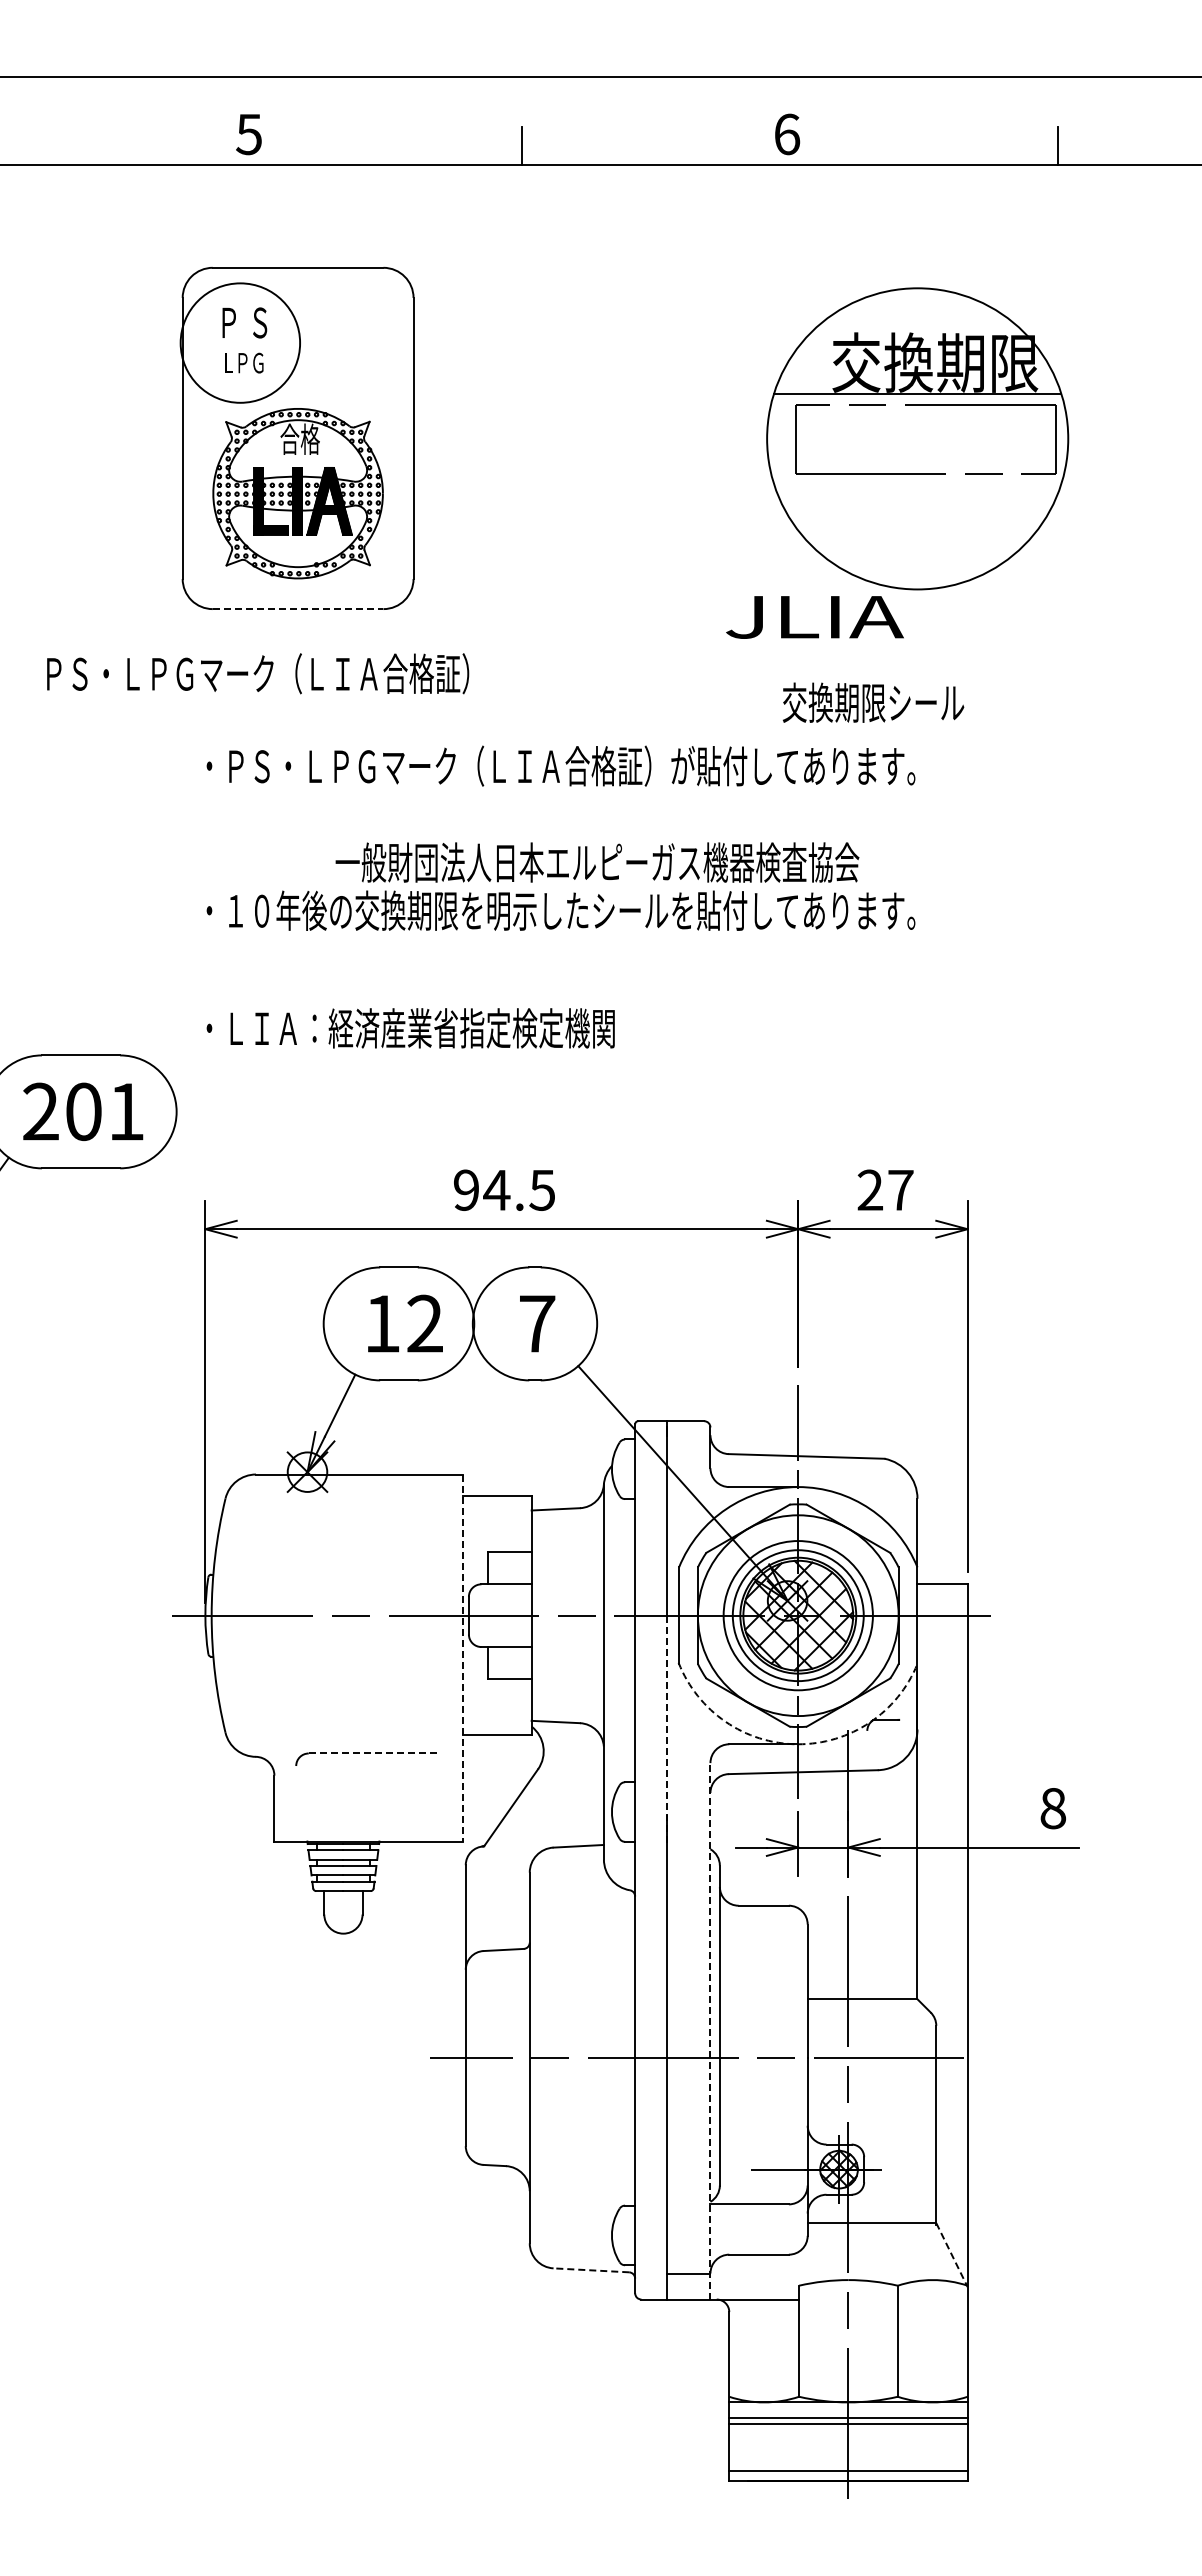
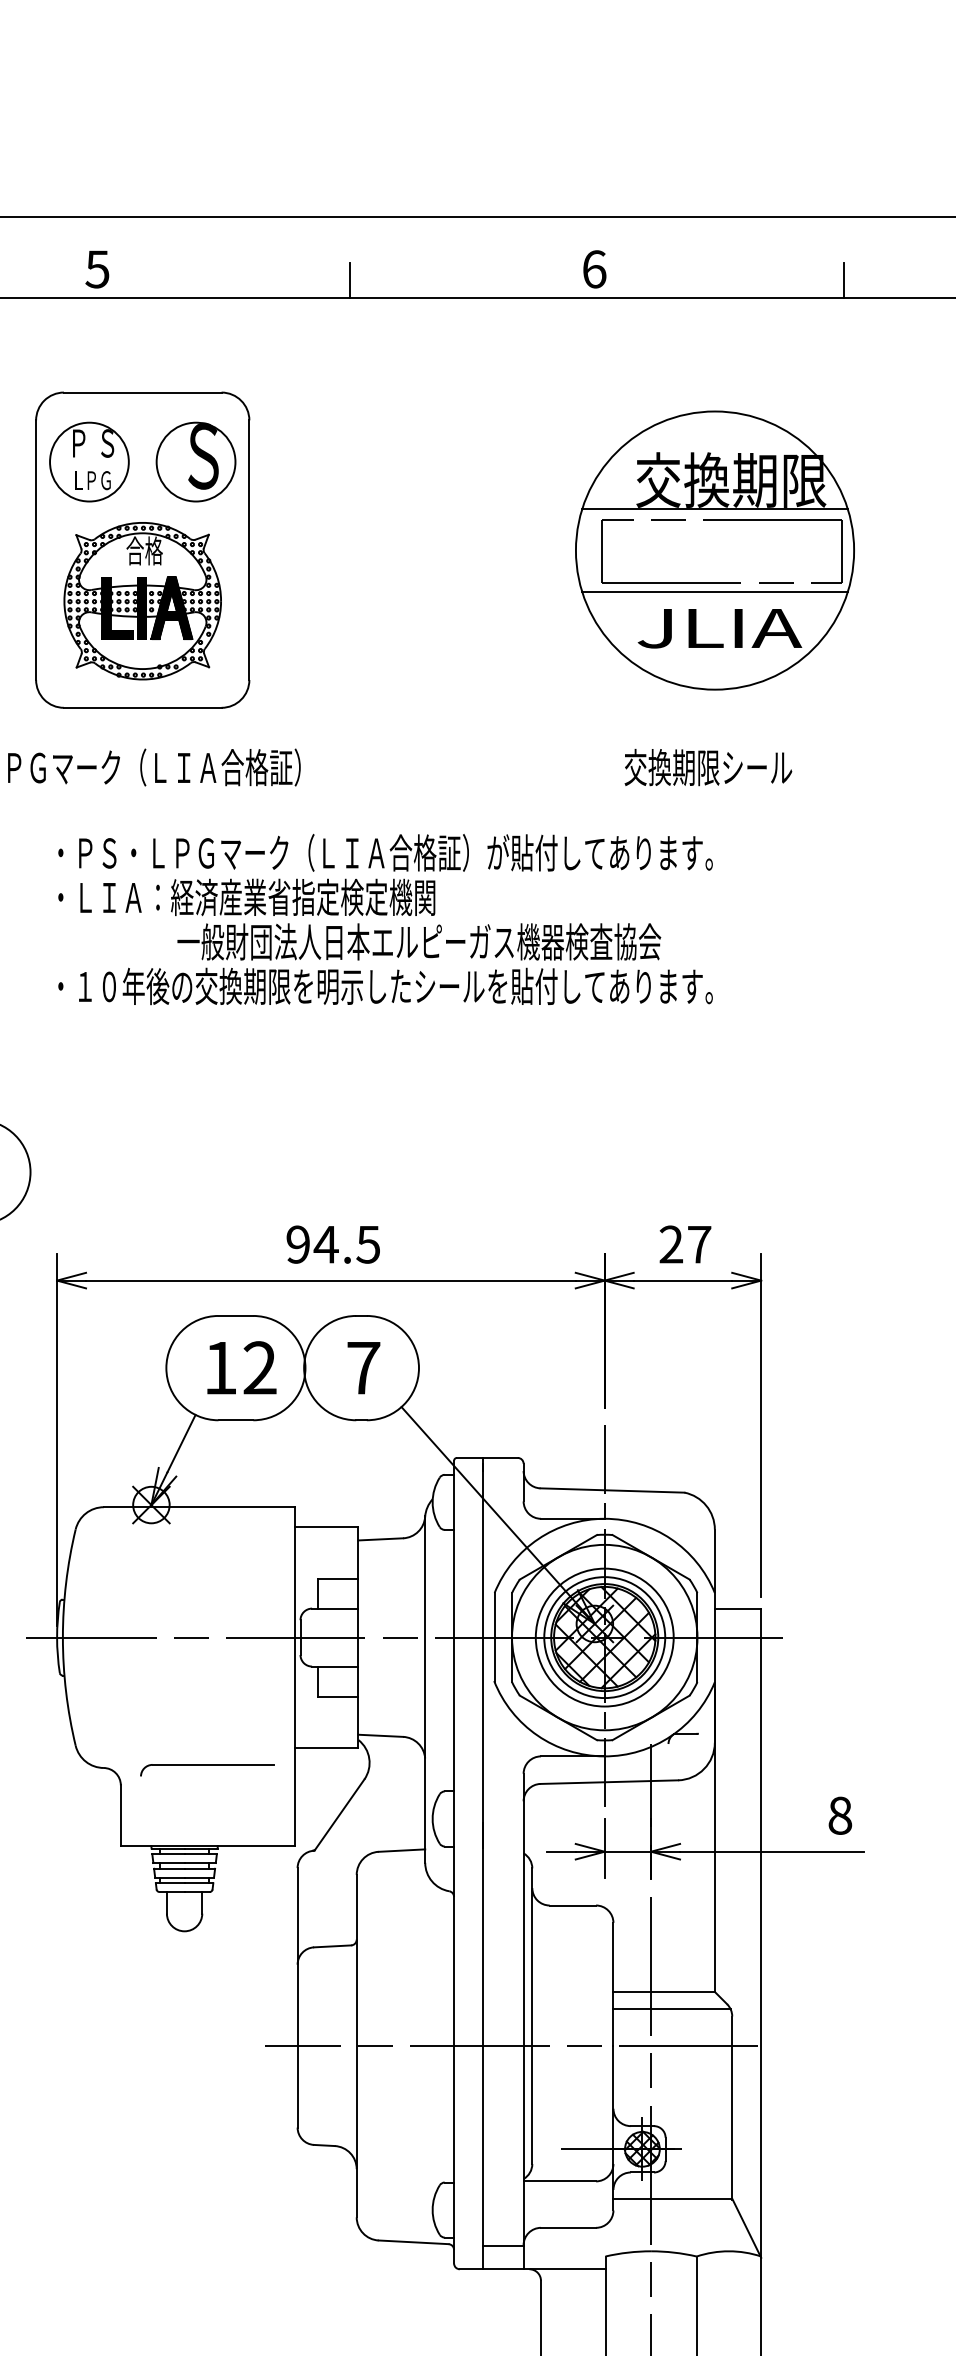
circle: (240, 342) -> (89, 461), size x0.71
part: (355, 342) -> (195, 461), added
line: (917, 484) -> (714, 592), added
line: (298, 609) -> (143, 708), dashed -> solid
text: (814, 617) -> (719, 628), moved
text: (873, 702) -> (708, 767), moved
text: (410, 1028) -> (246, 897), moved
line: (462, 1658) -> (294, 1677), dashed -> solid
line: (666, 1729) -> (483, 1742), dashed -> solid
arc: (797, 1744) -> (604, 1756), dashed -> solid
line: (374, 1753) -> (213, 1764), dashed -> solid
line: (870, 2018) -> (671, 2009), added
line: (710, 2030) -> (523, 2020), dashed -> solid
line: (951, 2255) -> (746, 2228), dashed -> solid
line: (591, 2270) -> (413, 2242), dashed -> solid

